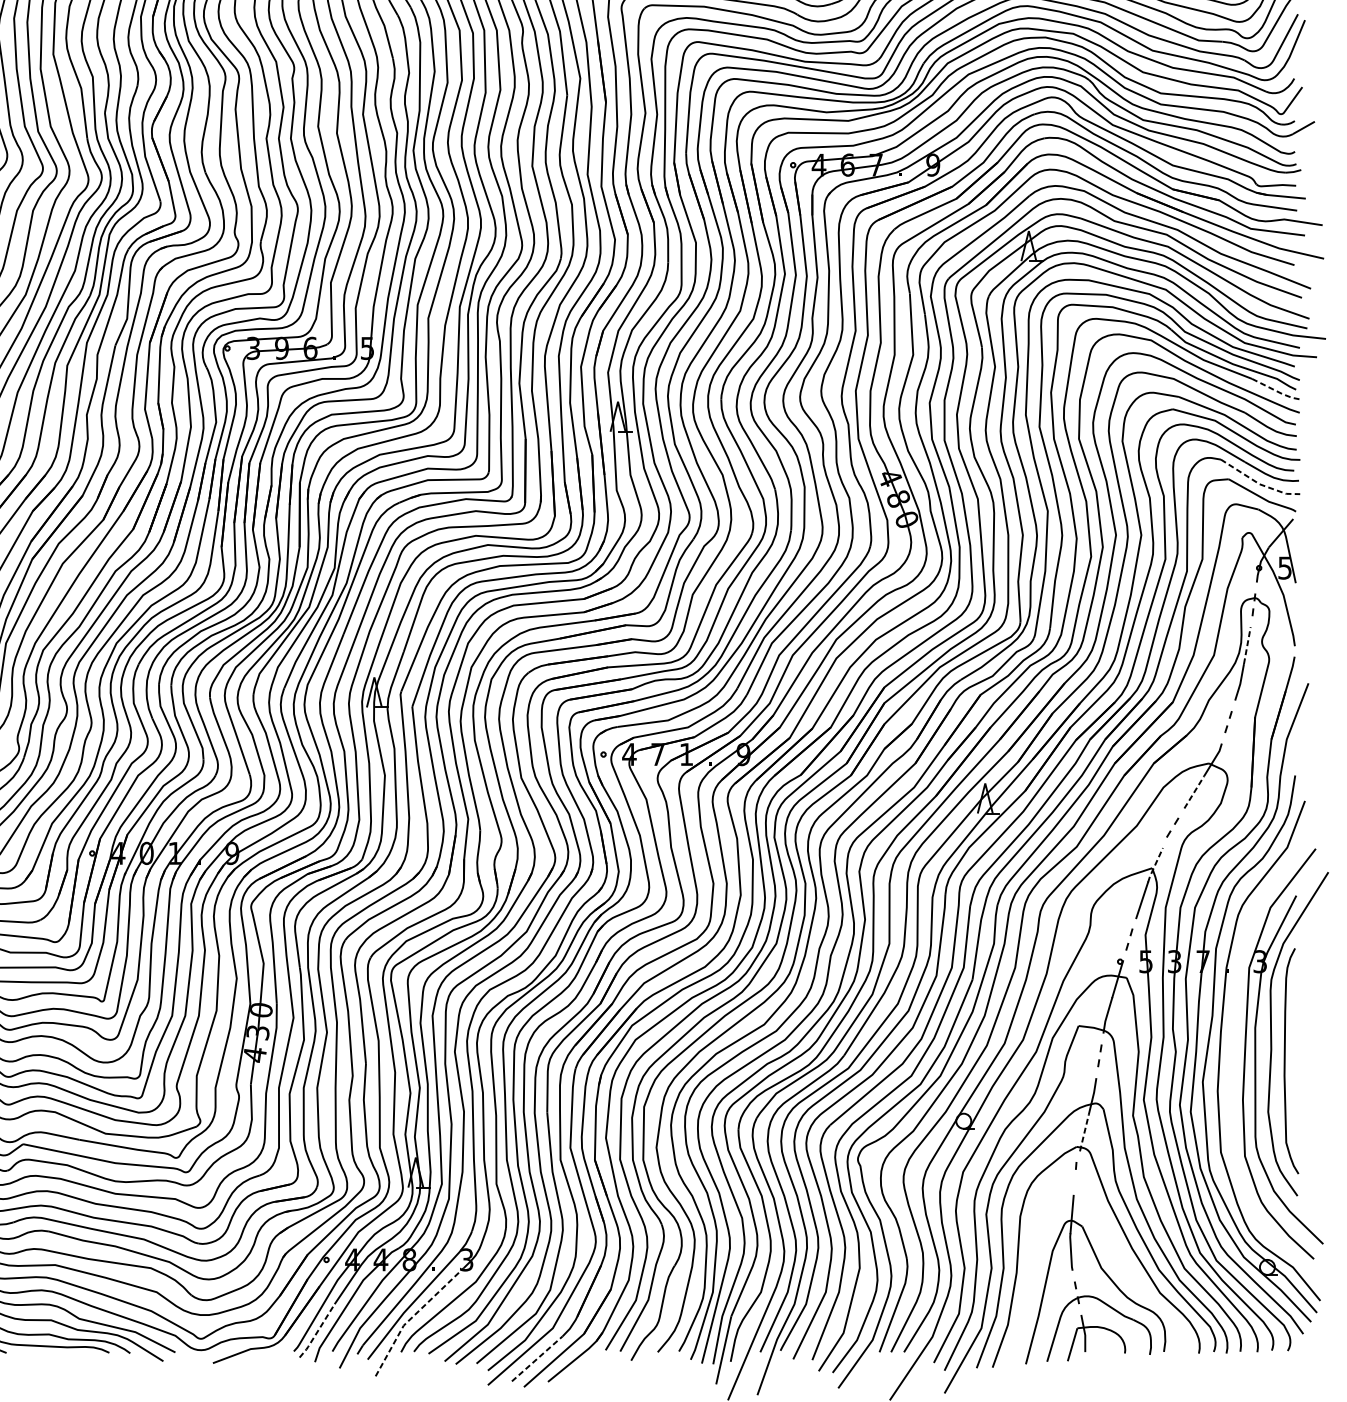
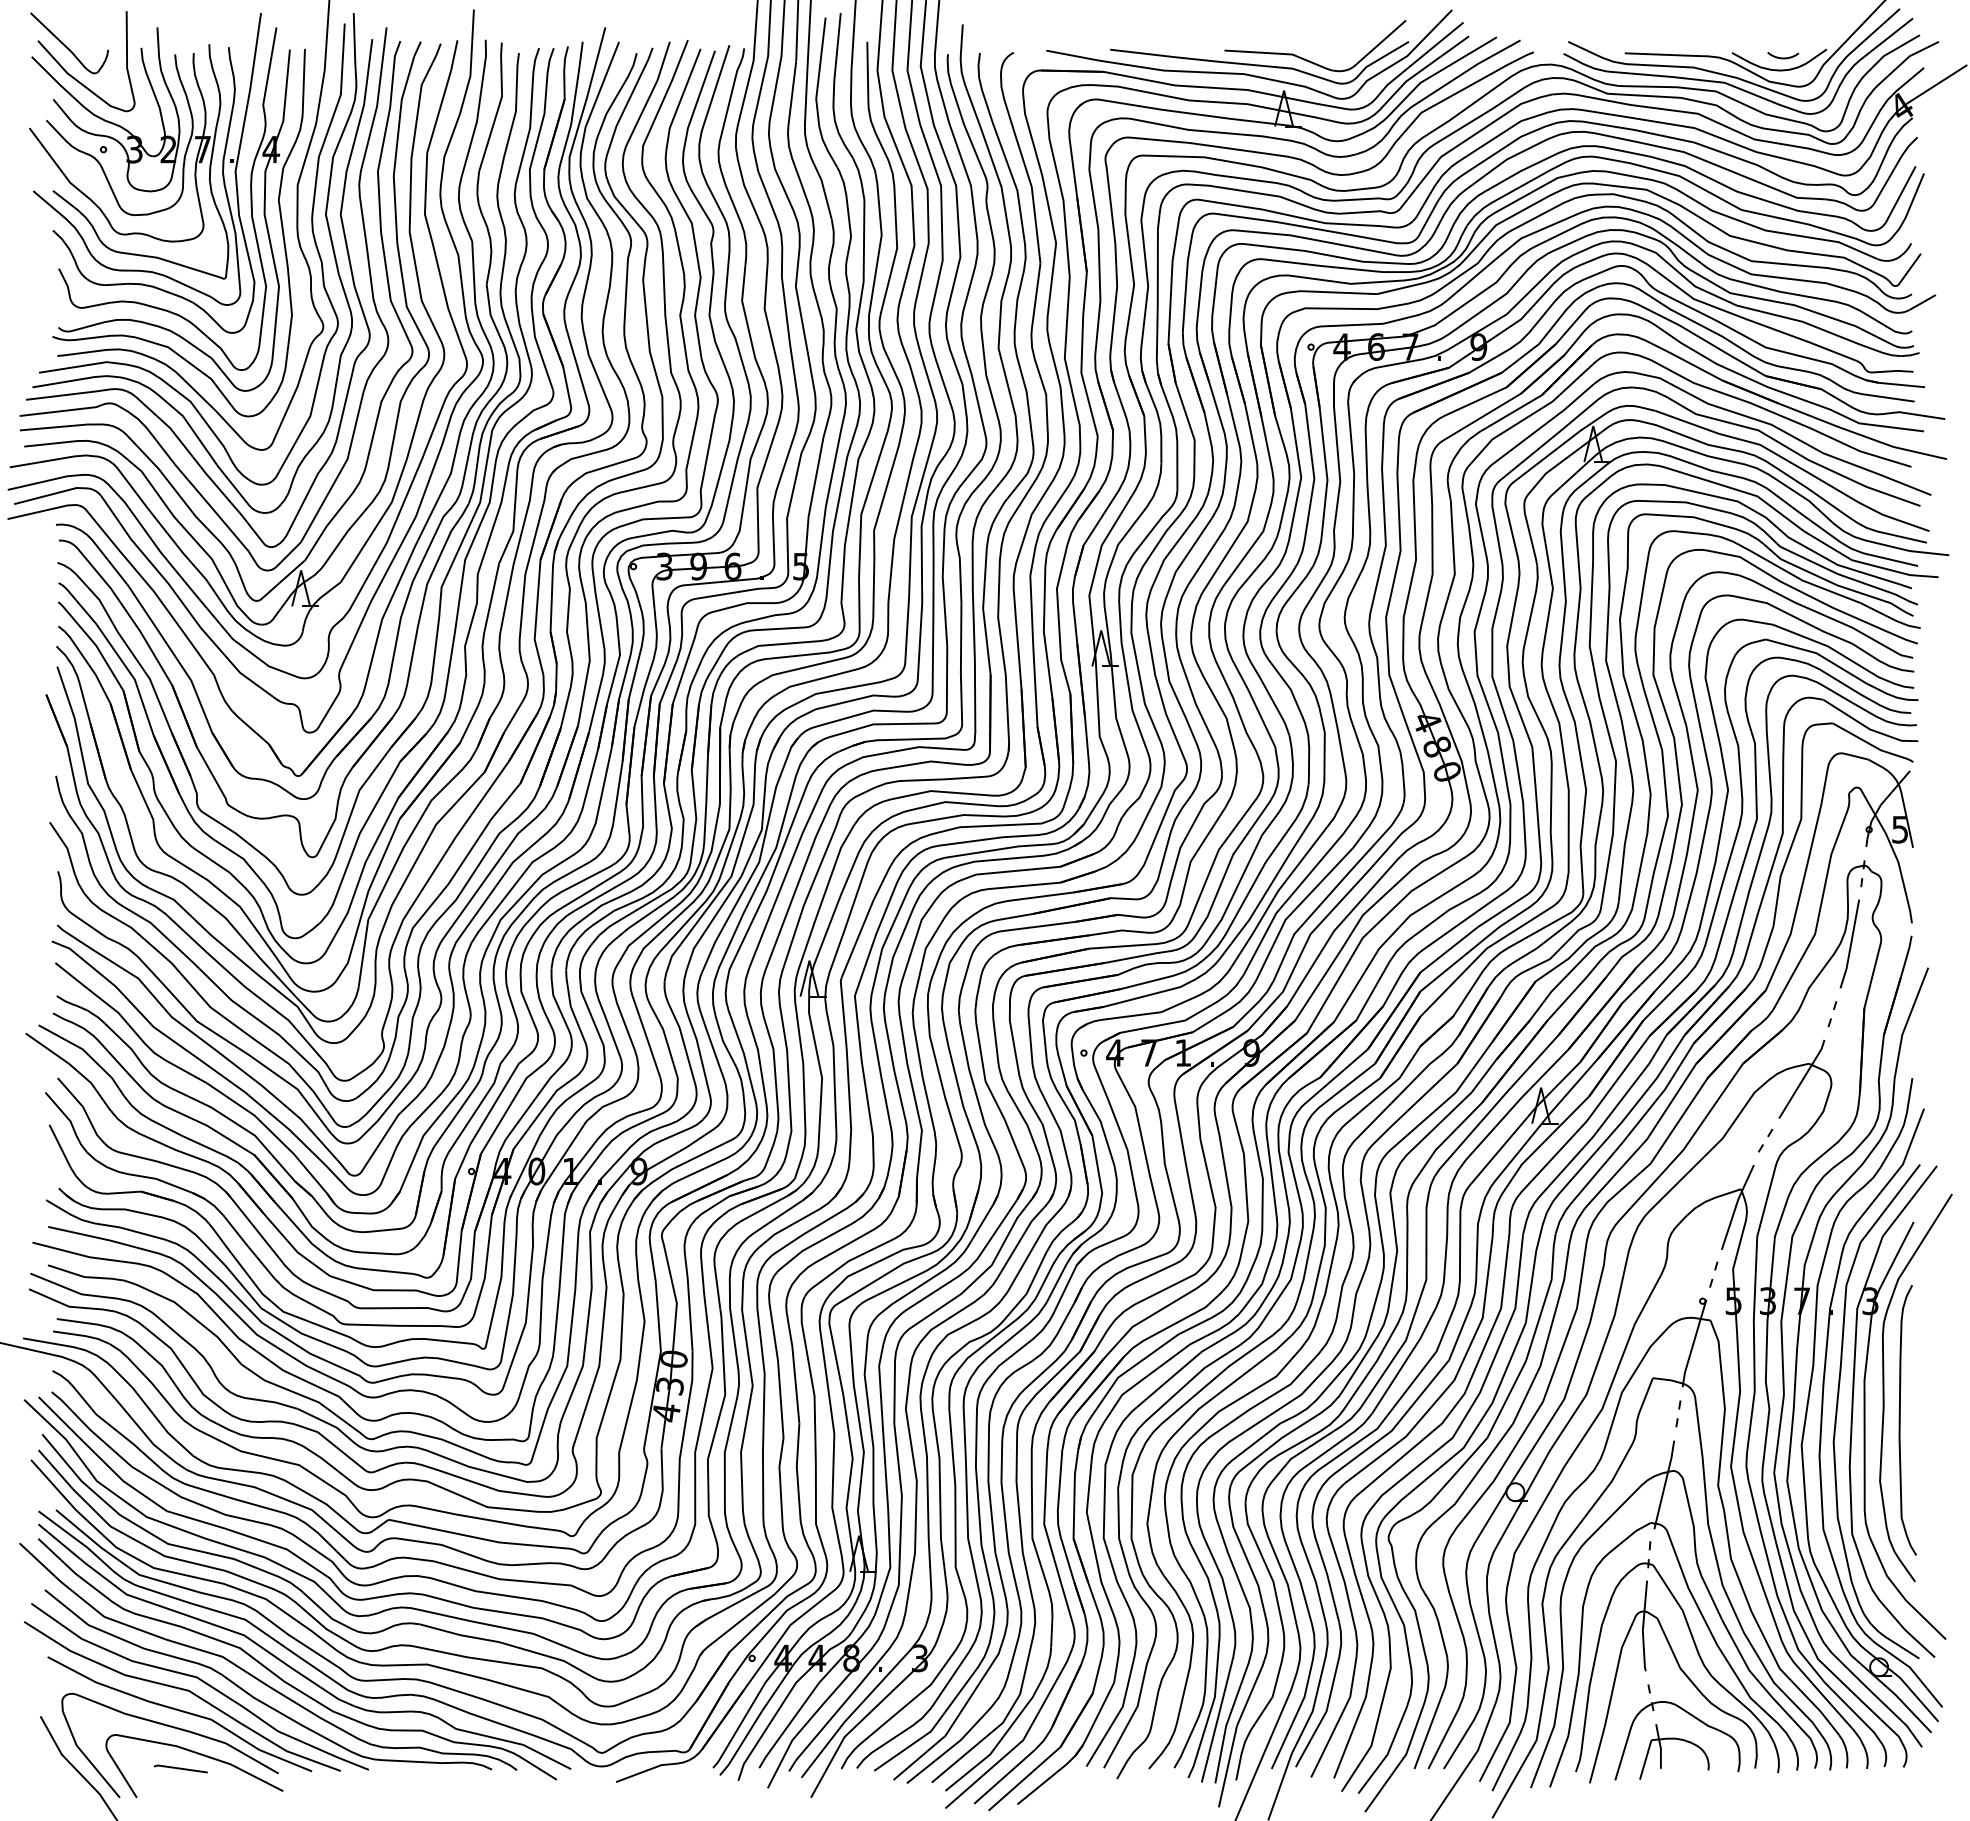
line: (1277, 391) -> (1891, 618), dashed -> solid
line: (1259, 483) -> (1869, 728), dashed -> solid
line: (1247, 645) -> (1855, 922), dashed -> solid
line: (1194, 792) -> (1791, 1098), dashed -> solid
line: (1155, 865) -> (1744, 1185), dashed -> solid
curve: (1233, 1047) -> (1838, 1404), added
line: (1084, 1133) -> (1659, 1506), dashed -> solid
part: (1116, 1258) -> (1698, 1656), added
line: (412, 1316) -> (855, 1726), dashed -> solid
line: (317, 1331) -> (741, 1744), dashed -> solid
line: (537, 1358) -> (1004, 1776), dashed -> solid

